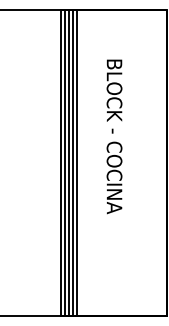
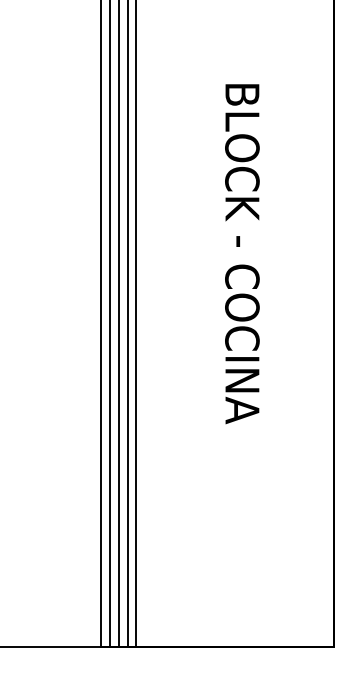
text: (114, 136) -> (242, 253), moved

